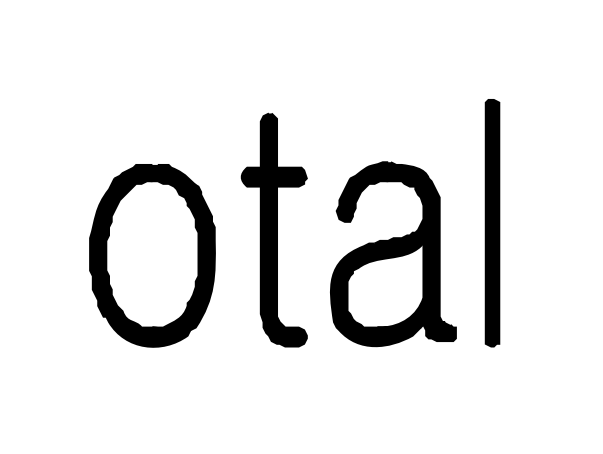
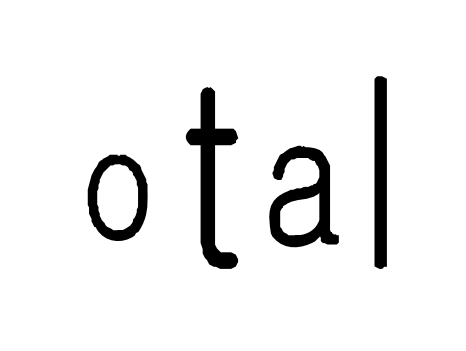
part: (392, 254) -> (303, 196), size x0.7
part: (152, 255) -> (117, 197), size x0.6

